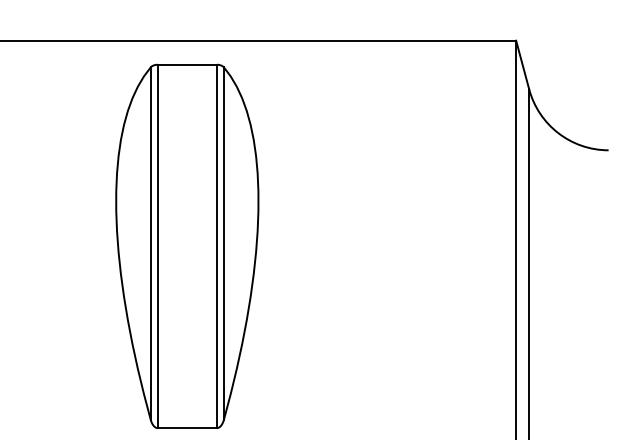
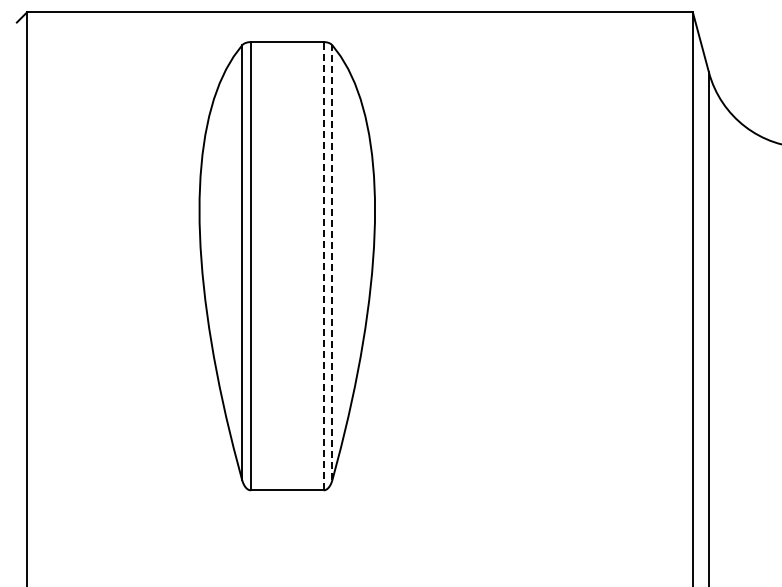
line: (223, 243) -> (332, 262), solid -> dashed
line: (216, 245) -> (323, 265), solid -> dashed

